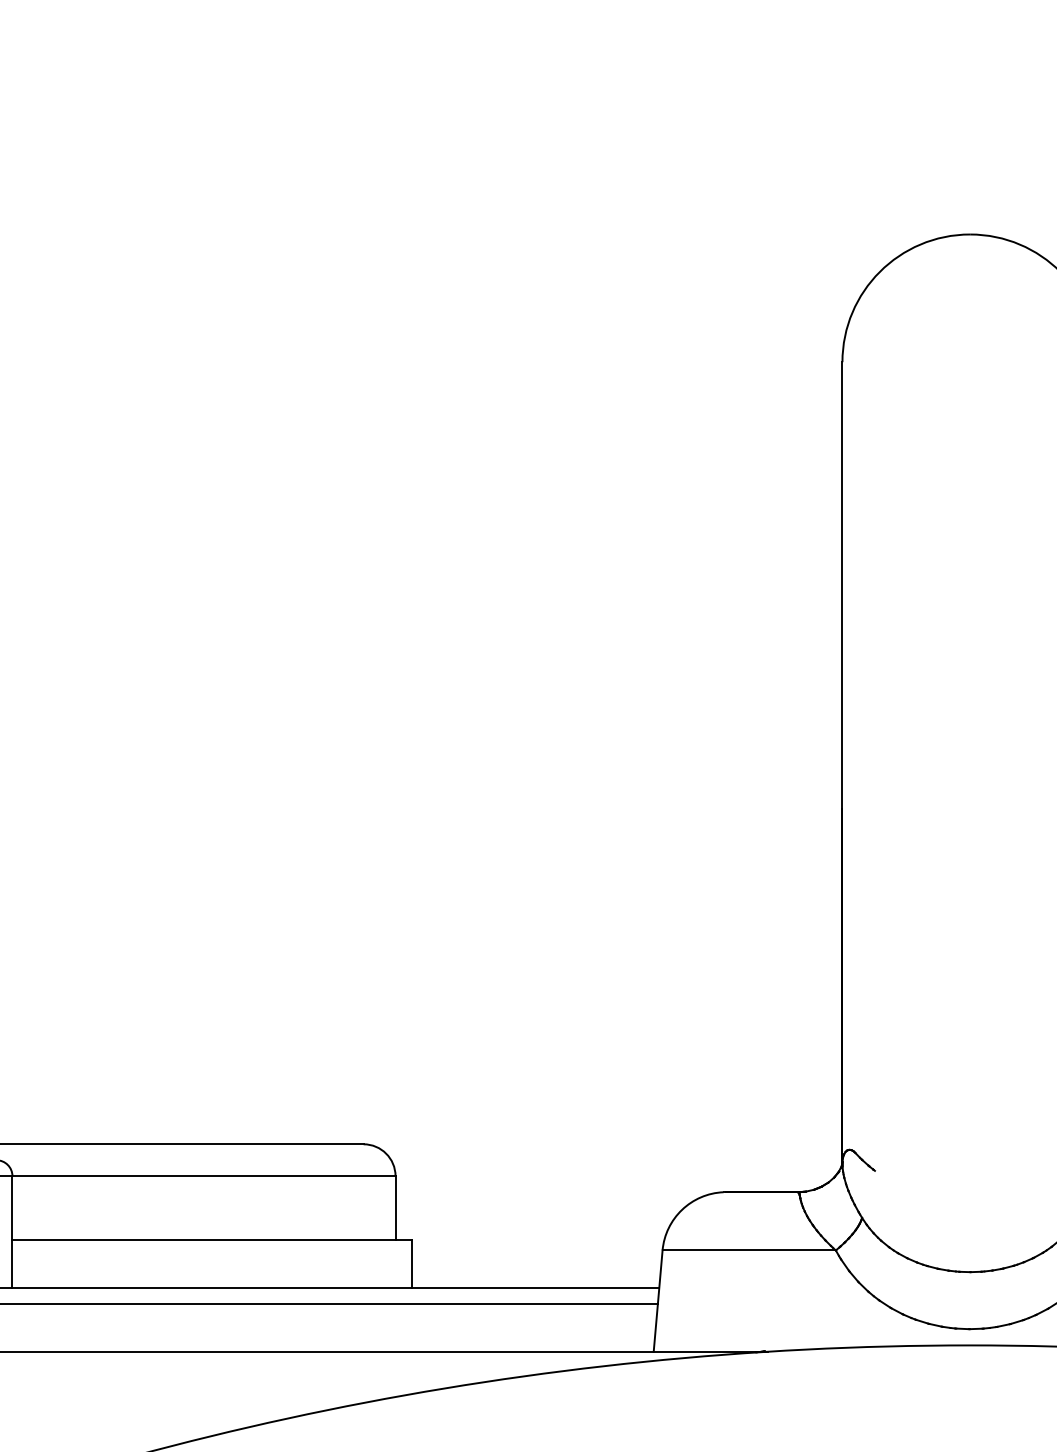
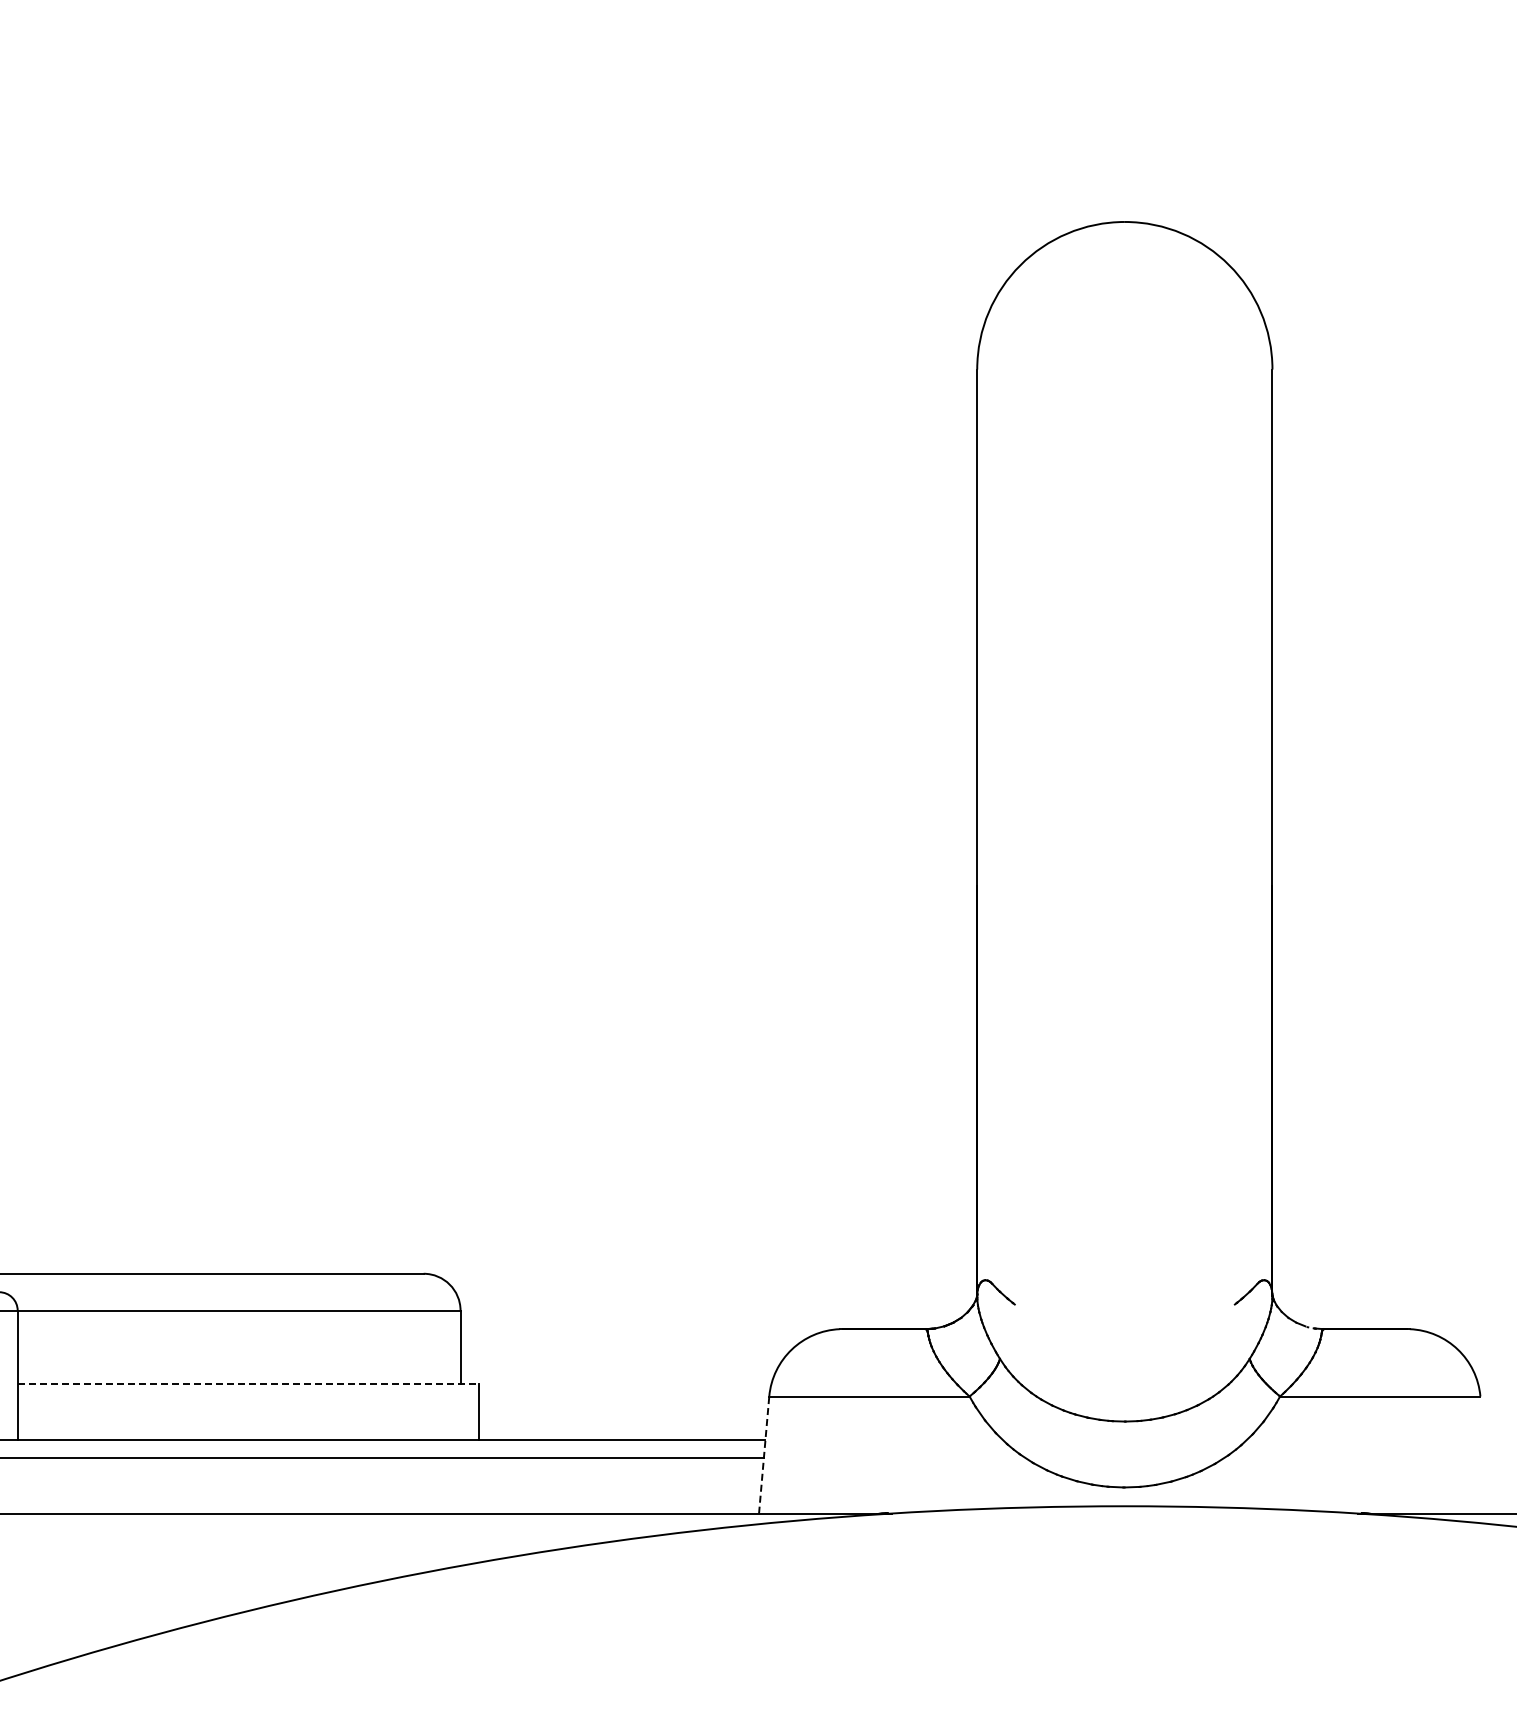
line: (212, 1240) -> (248, 1384), solid -> dashed
line: (658, 1301) -> (764, 1455), solid -> dashed

